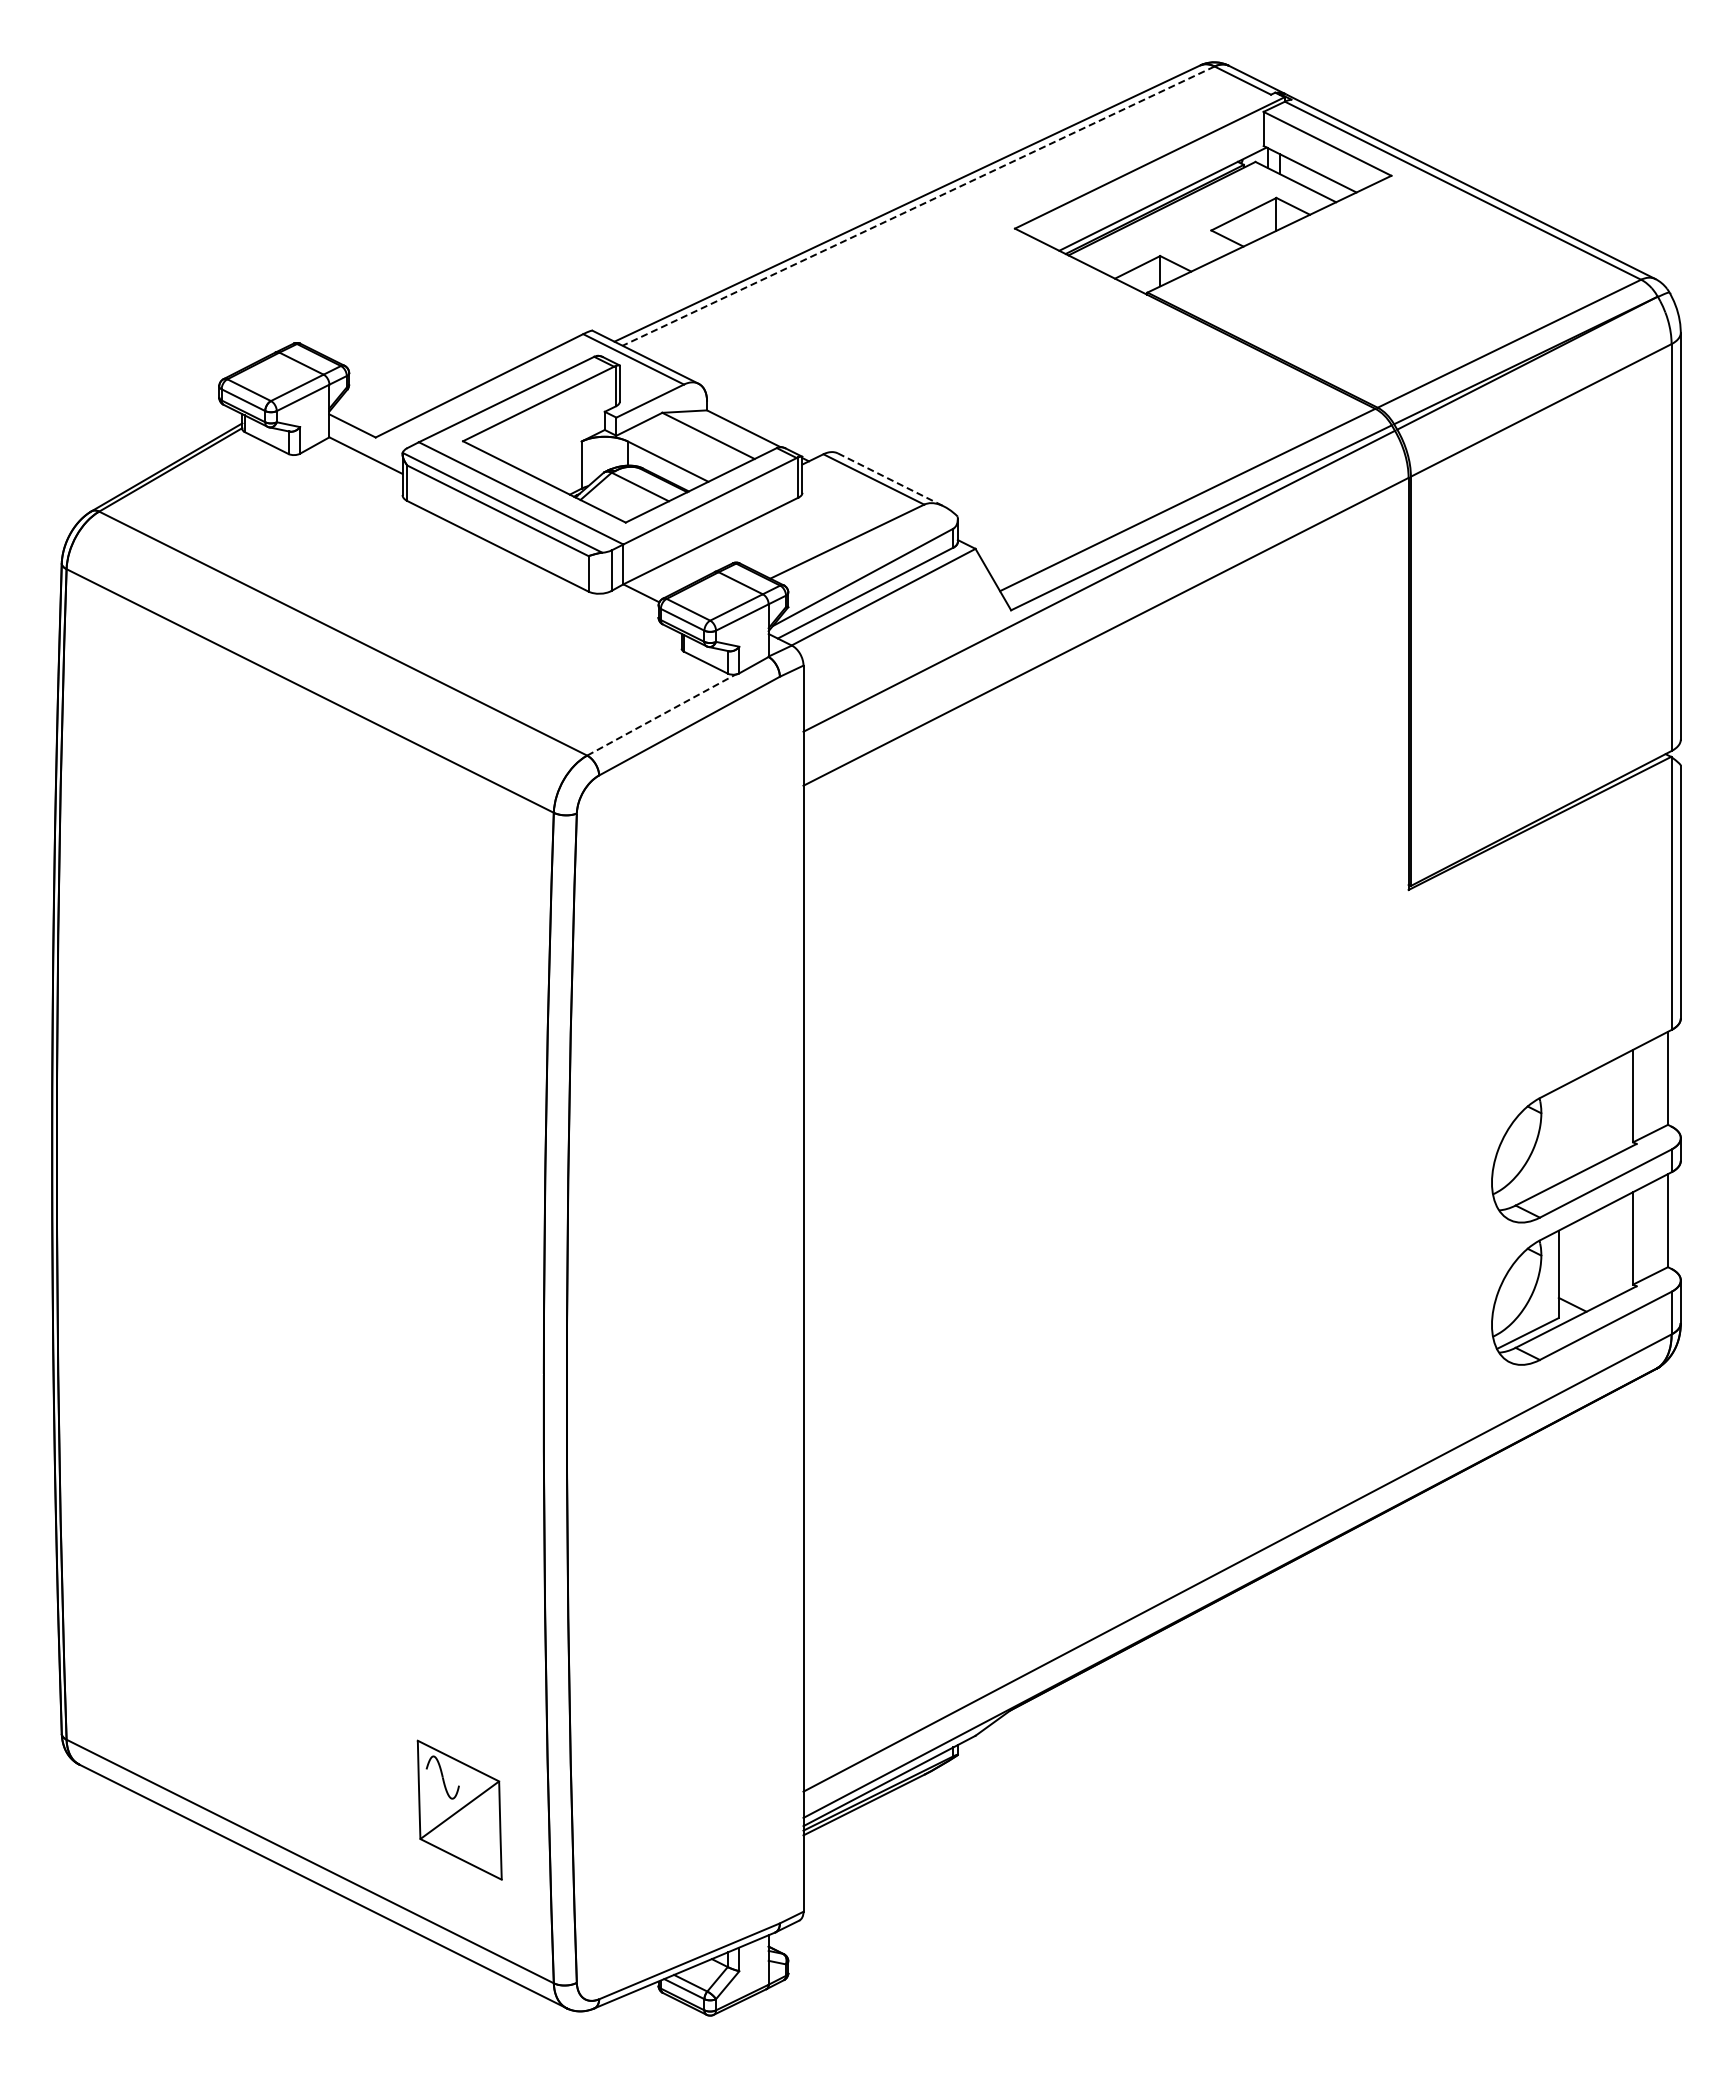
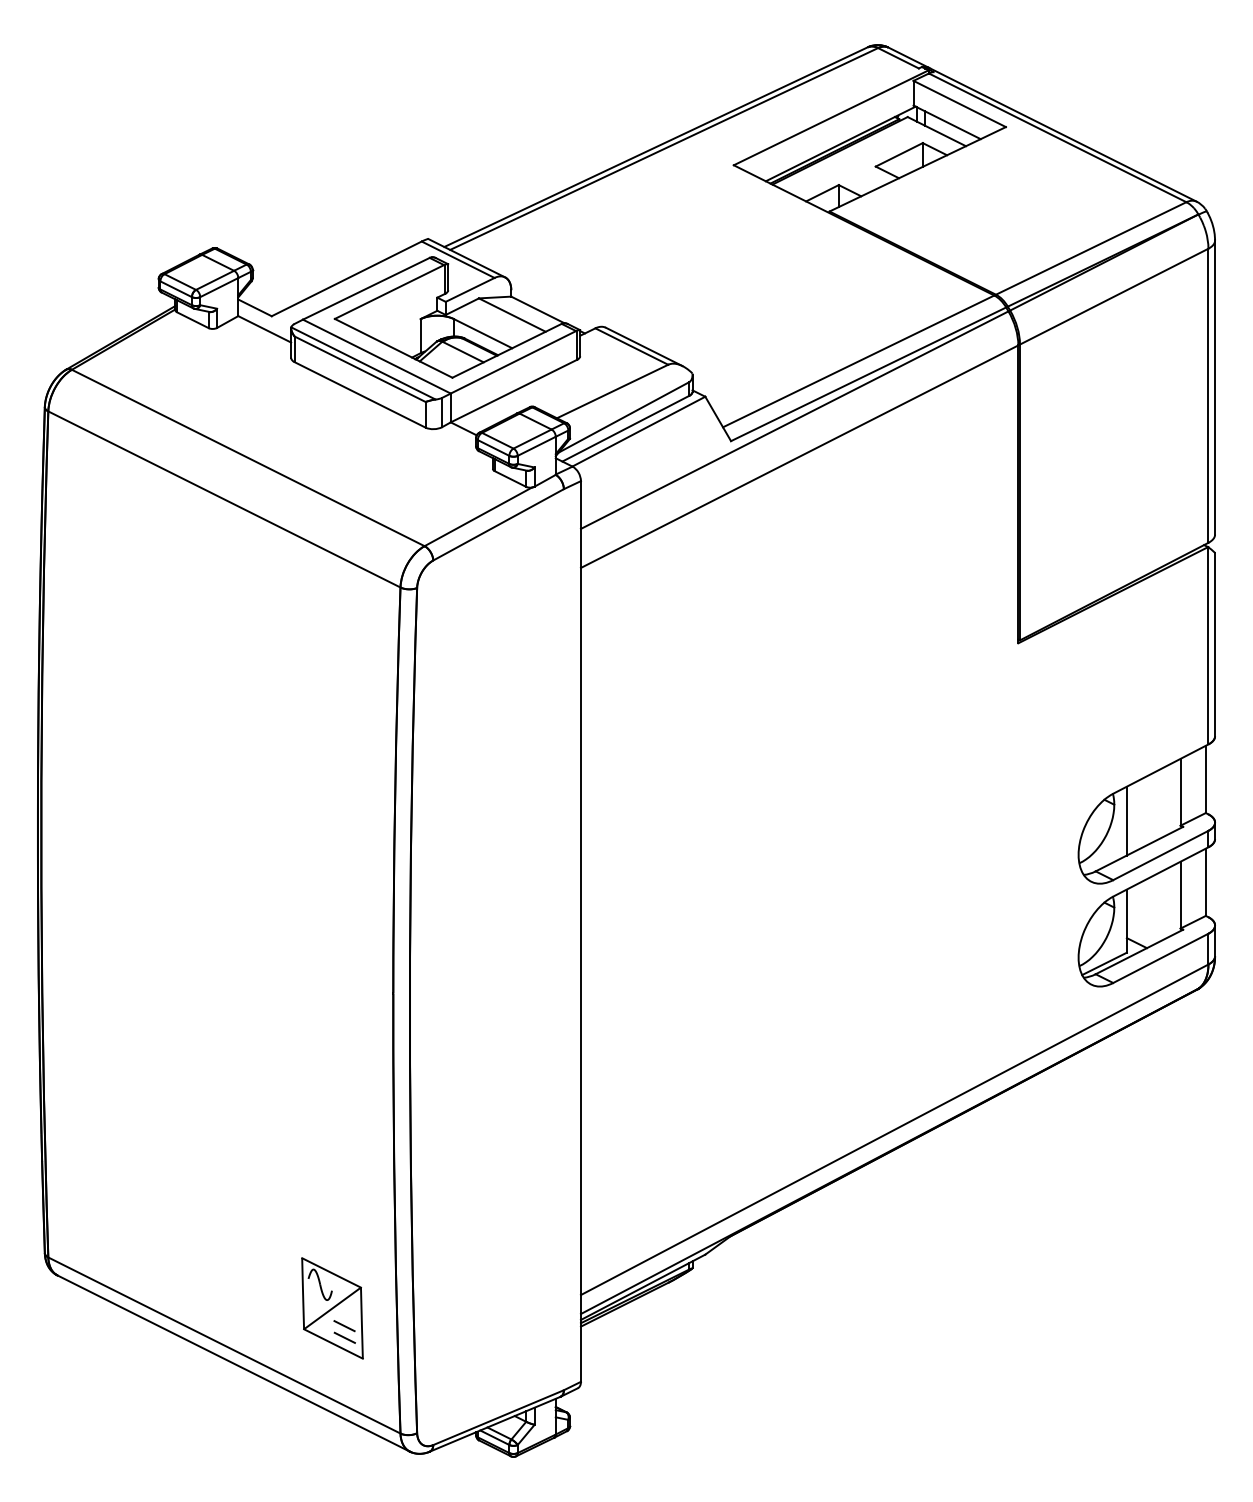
line: (918, 206) -> (664, 149), dashed -> solid
line: (891, 480) -> (644, 347), dashed -> solid
line: (661, 715) -> (478, 517), dashed -> solid
line: (1558, 1135) -> (1126, 820), added
line: (476, 1834) -> (344, 1325), added
line: (476, 1850) -> (344, 1337), added

